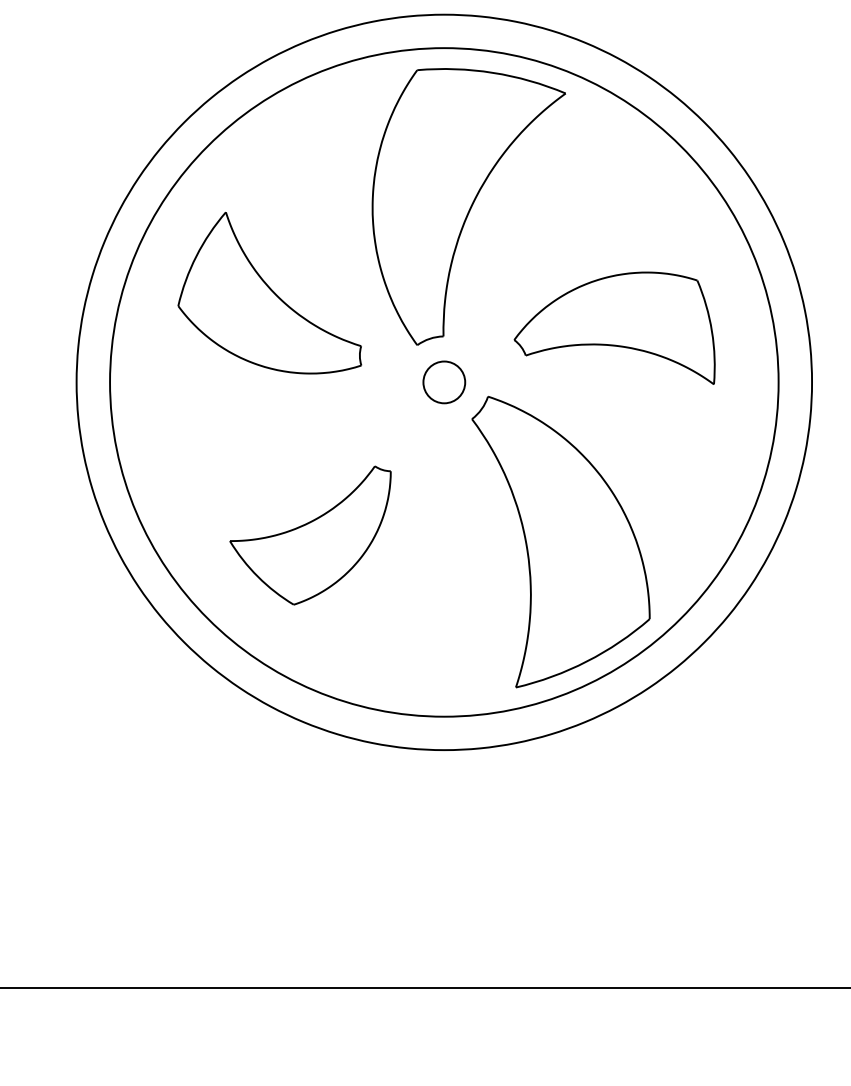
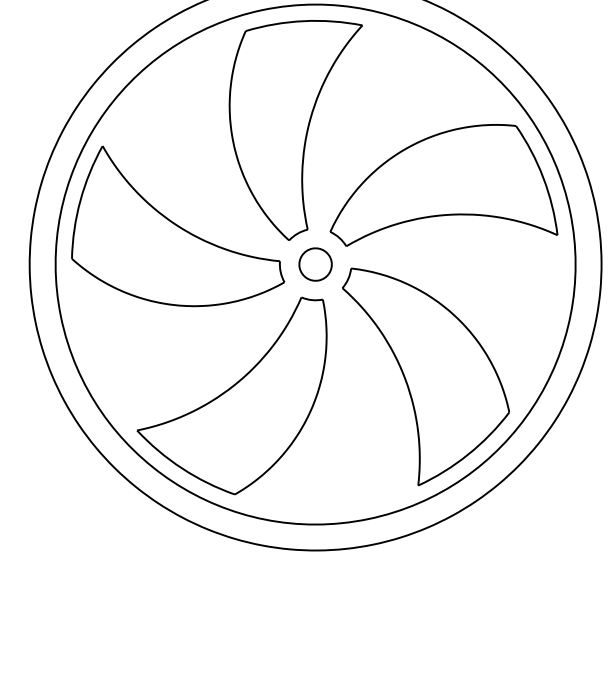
part: (269, 292) -> (168, 223), size x1.43
part: (614, 327) -> (436, 195), size x1.43
part: (310, 535) -> (237, 402), size x1.67

